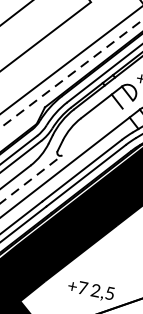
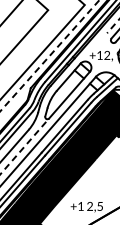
line: (97, 127) -> (69, 94), added
text: (83, 288) -> (81, 206), +7 -> +1

